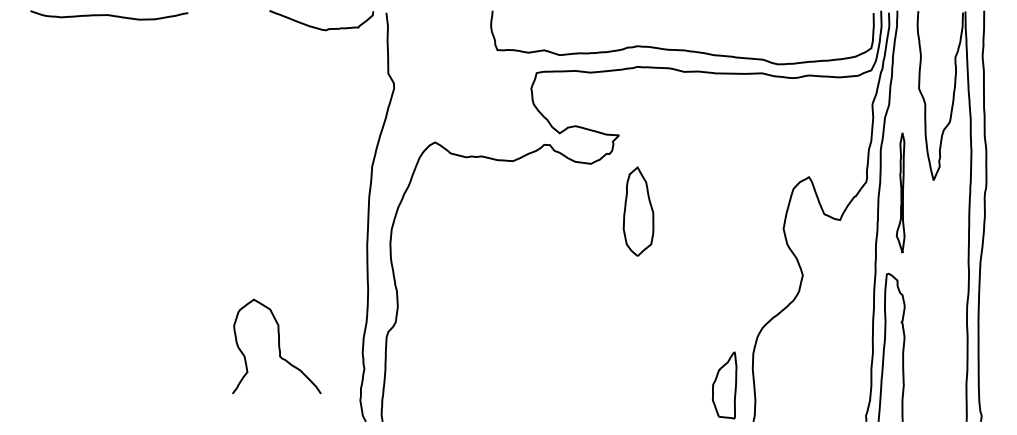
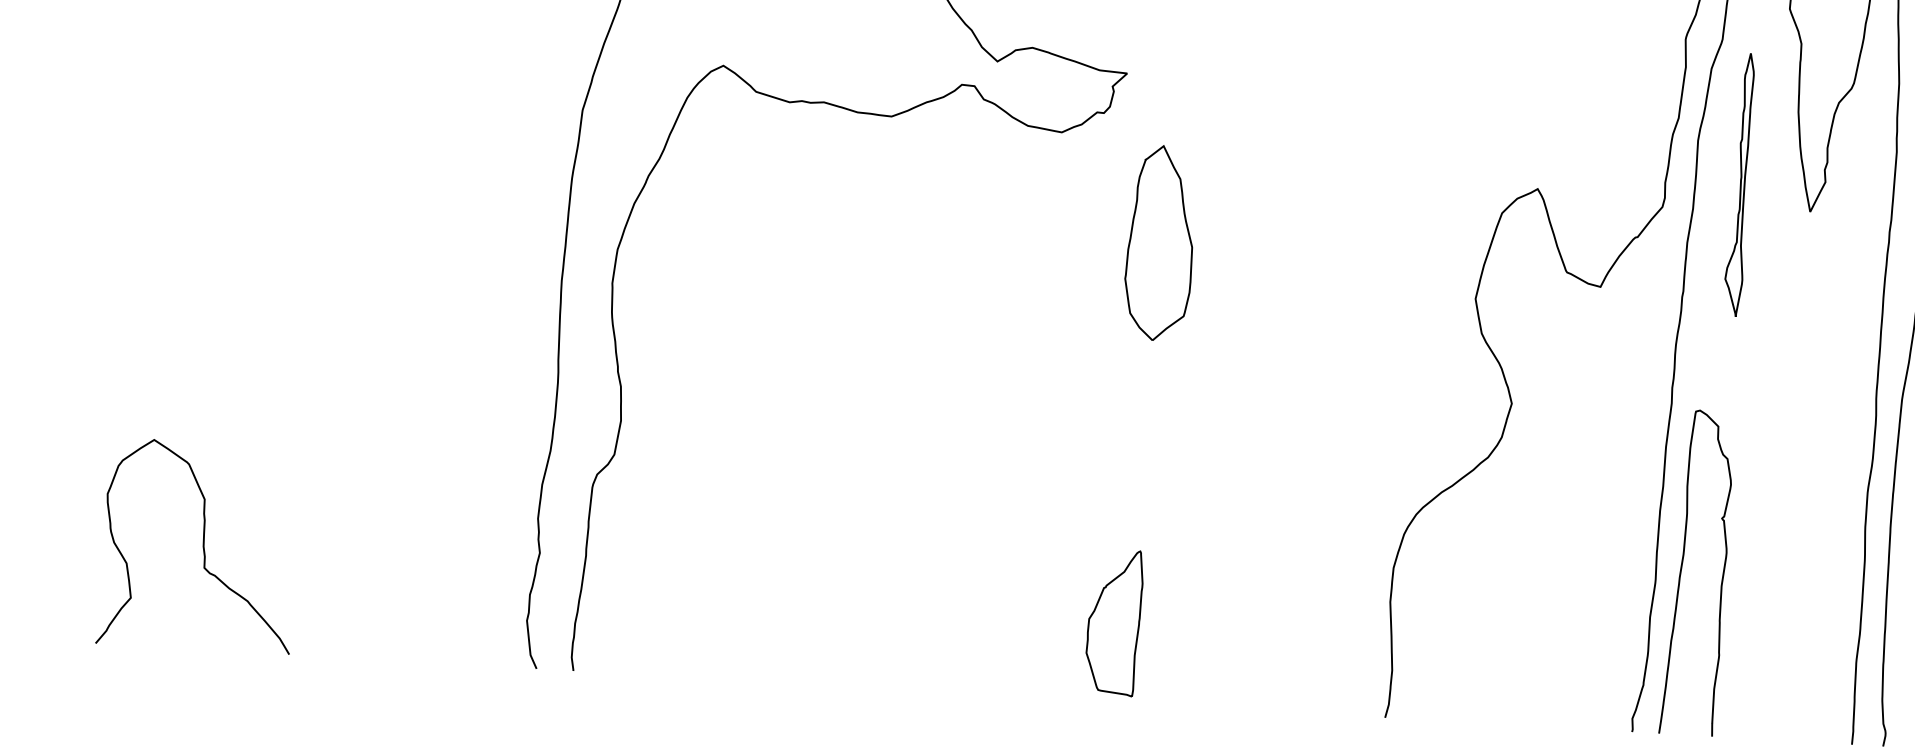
part: (900, 192) -> (1739, 183), moved
curve: (278, 346) -> (202, 545), moved
part: (724, 385) -> (1113, 622), moved

